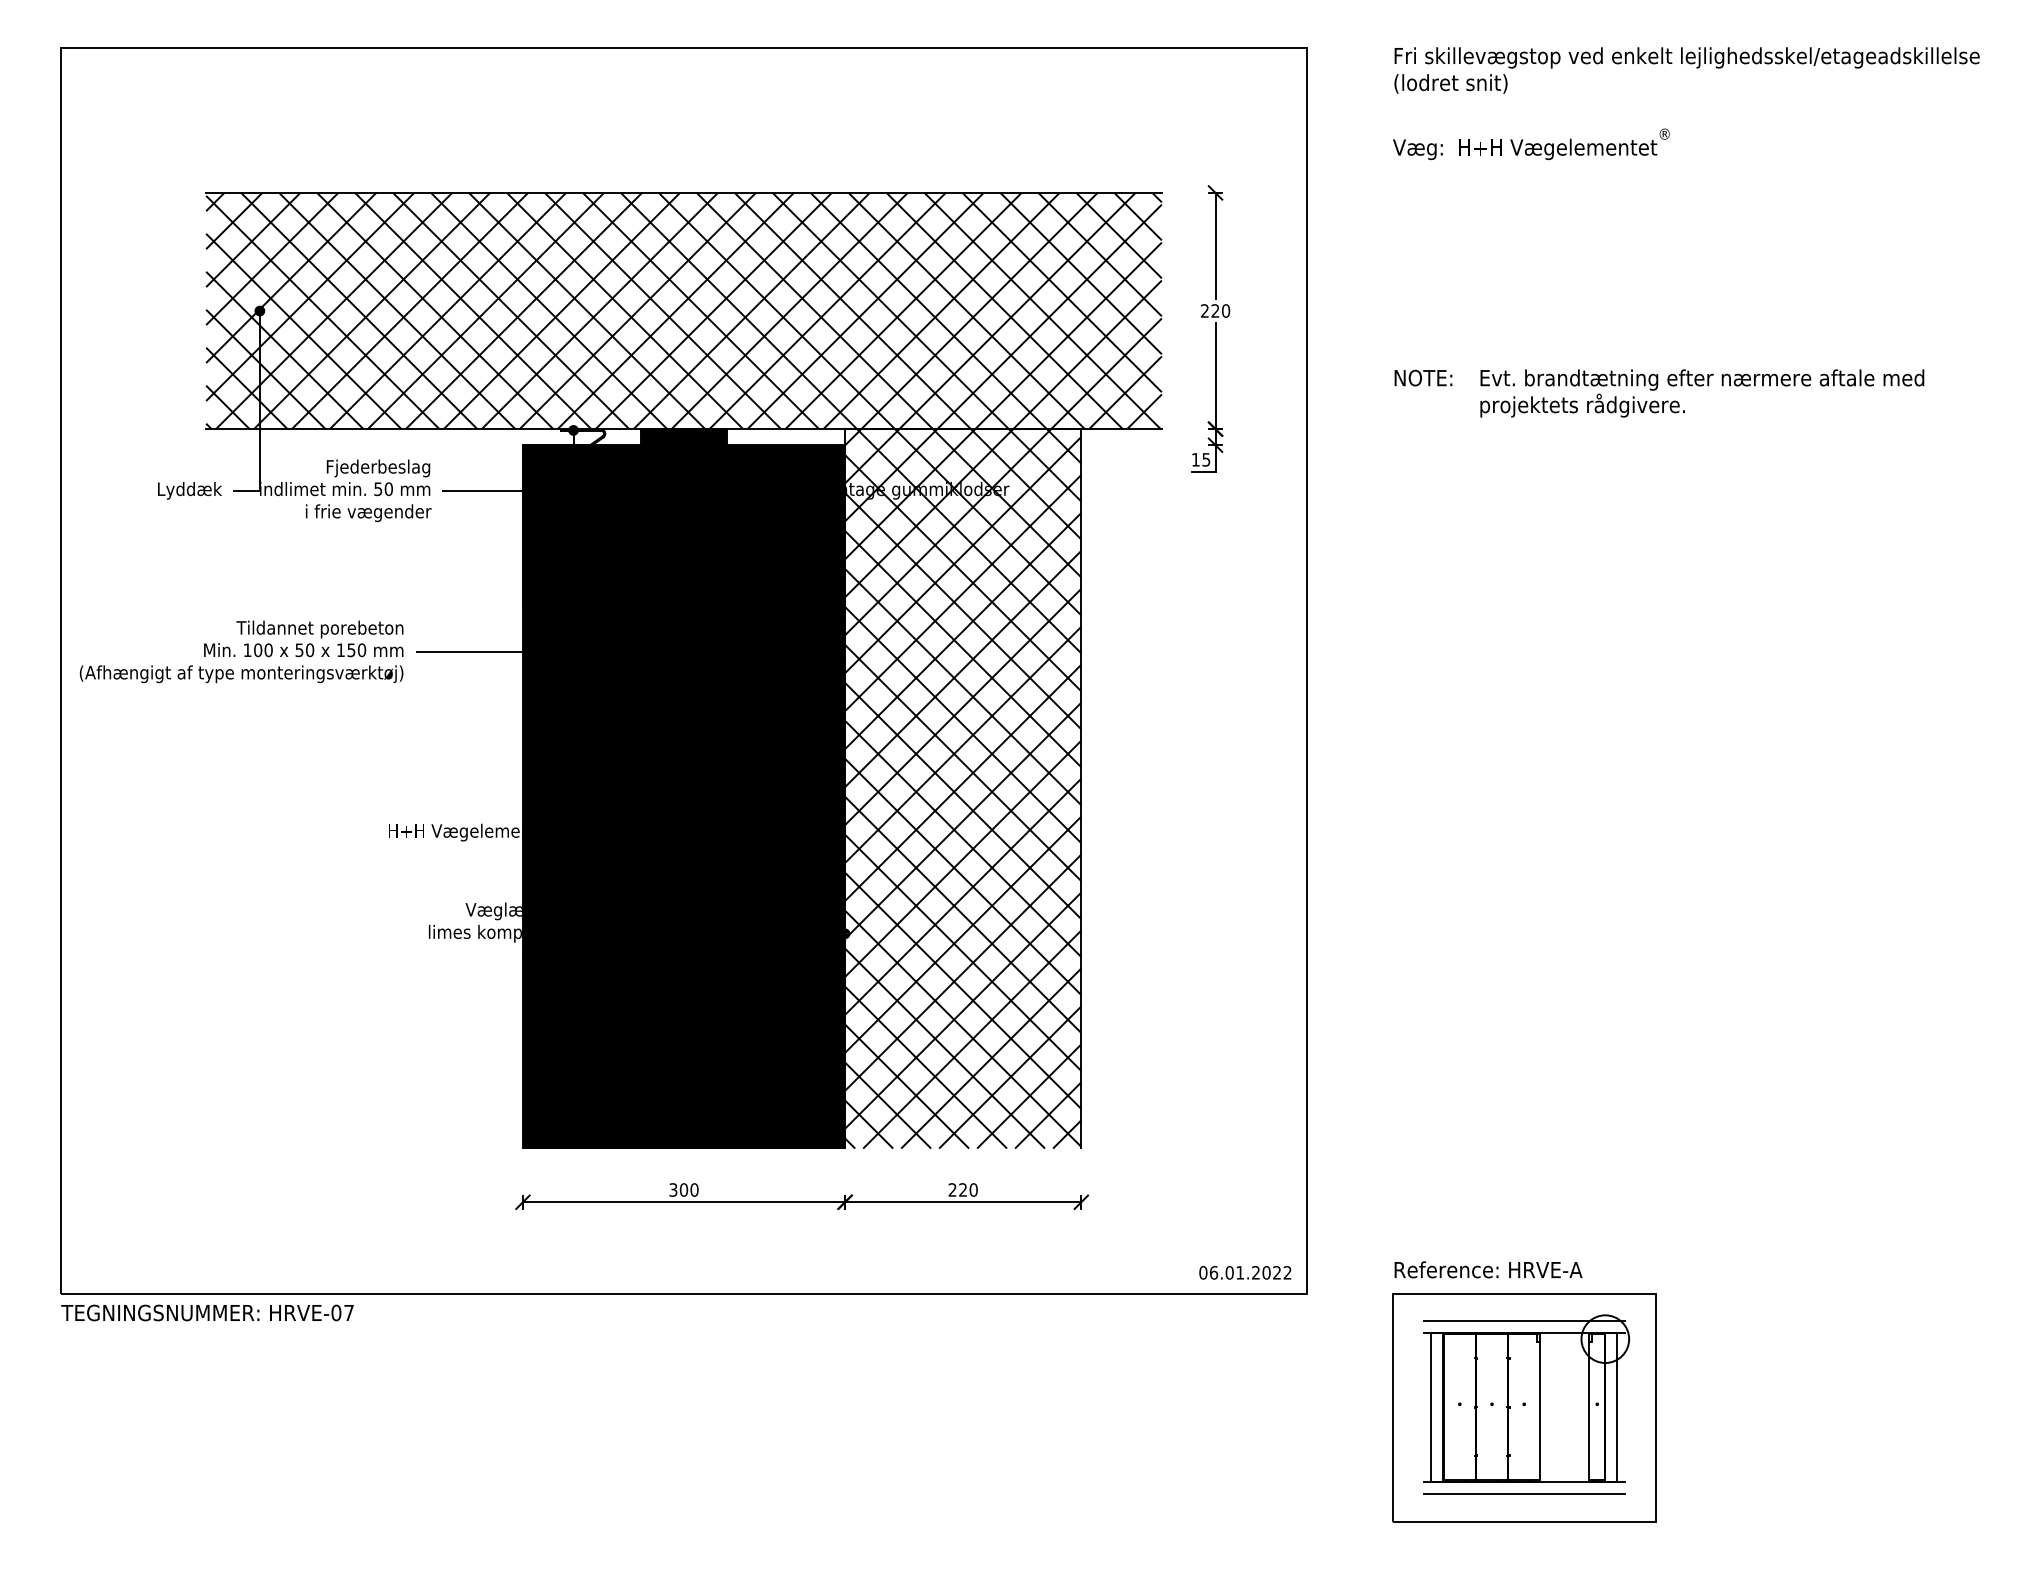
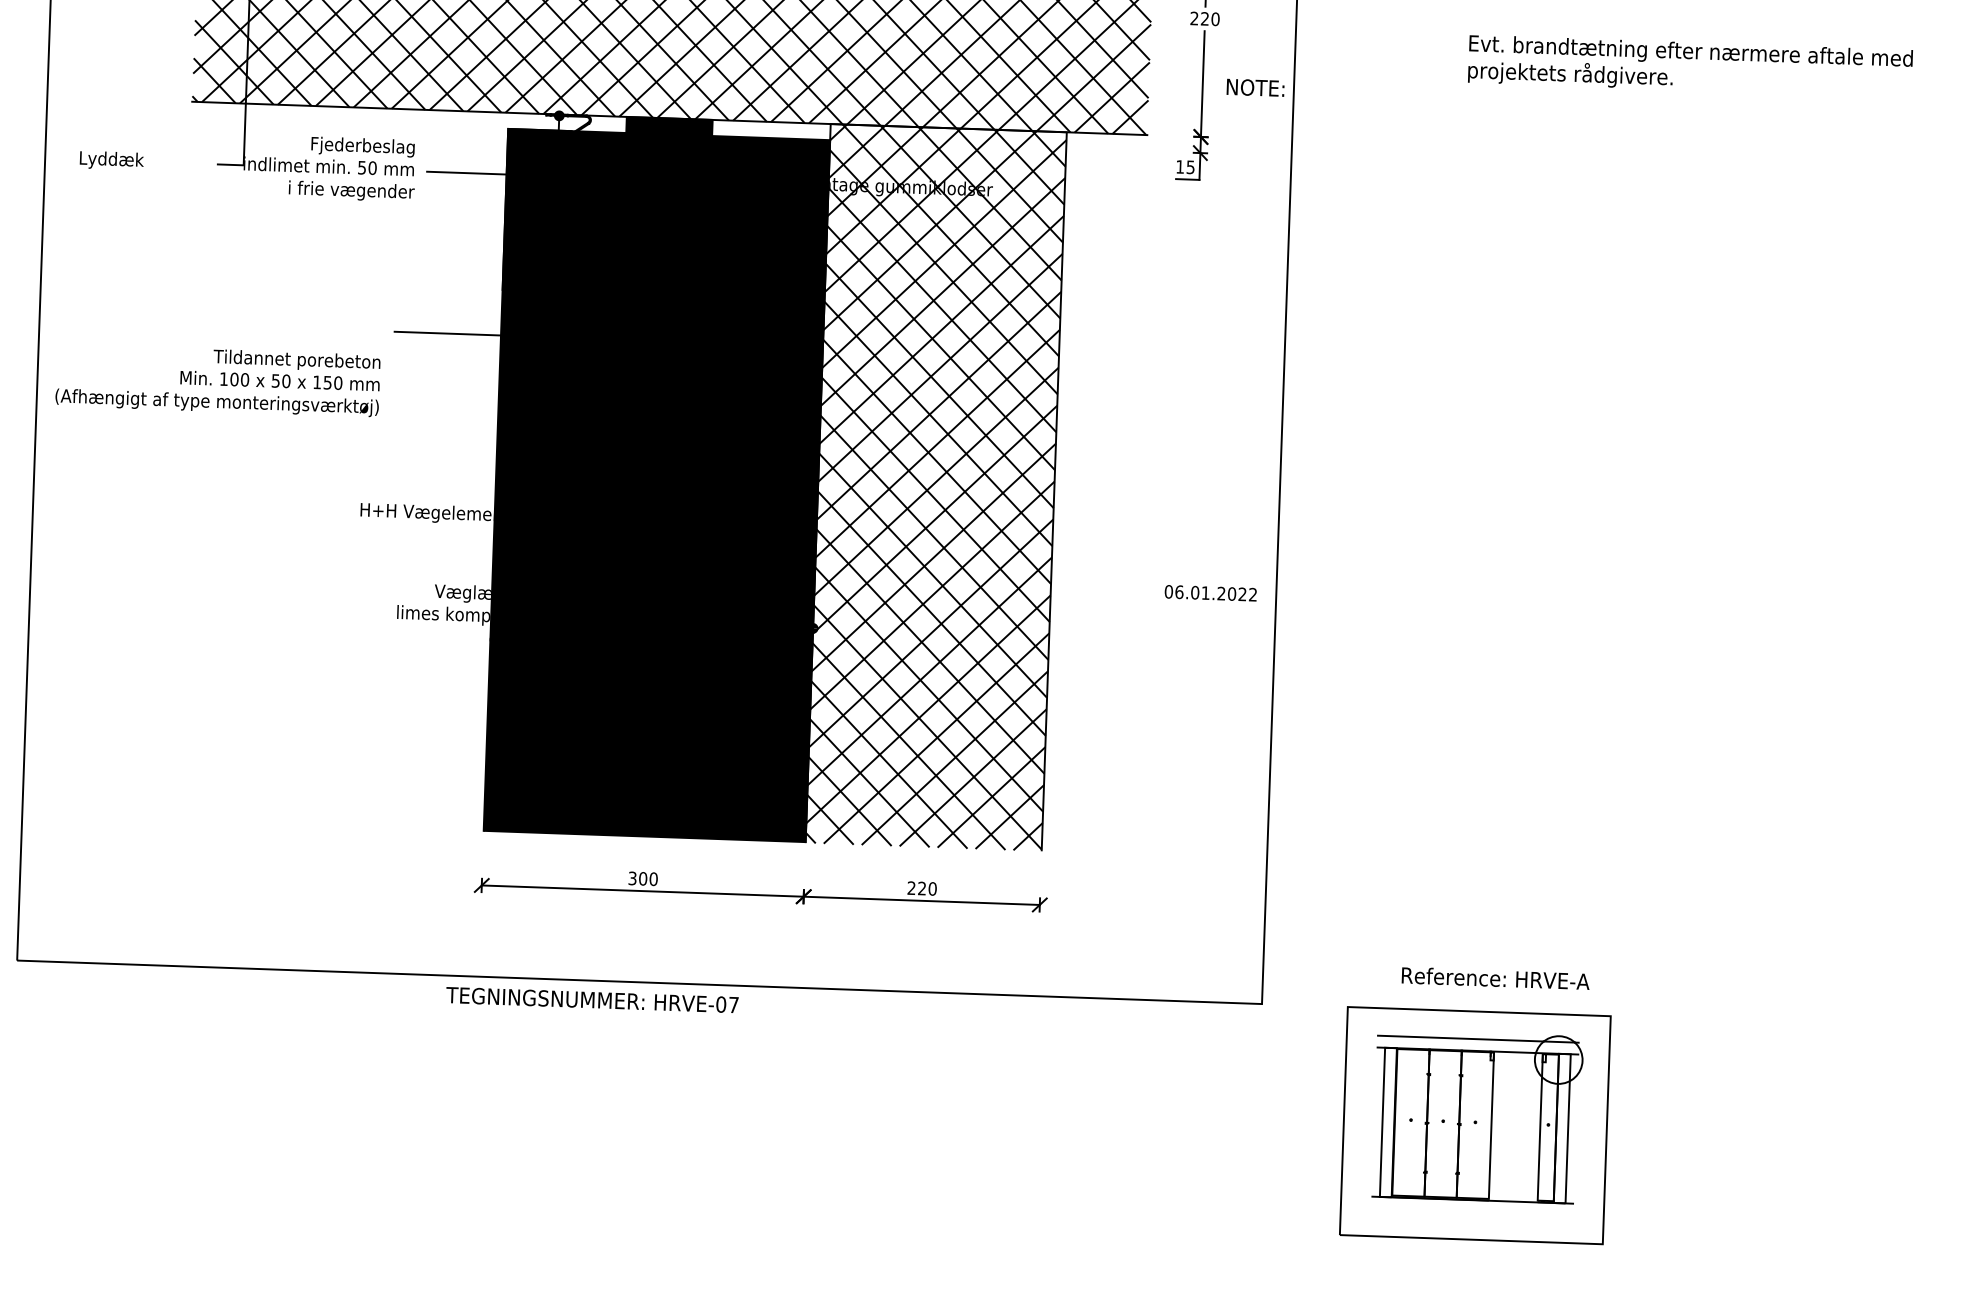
text: (1423, 377) -> (1255, 87), moved
text: (1702, 393) -> (1690, 66), moved
text: (189, 490) -> (111, 160), moved
text: (241, 651) -> (217, 380), moved
text: (1488, 1269) -> (1495, 978), moved
text: (1245, 1272) -> (1211, 592), moved
text: (207, 1312) -> (592, 999), moved
line: (1523, 1494) -> (1471, 1212), removed

